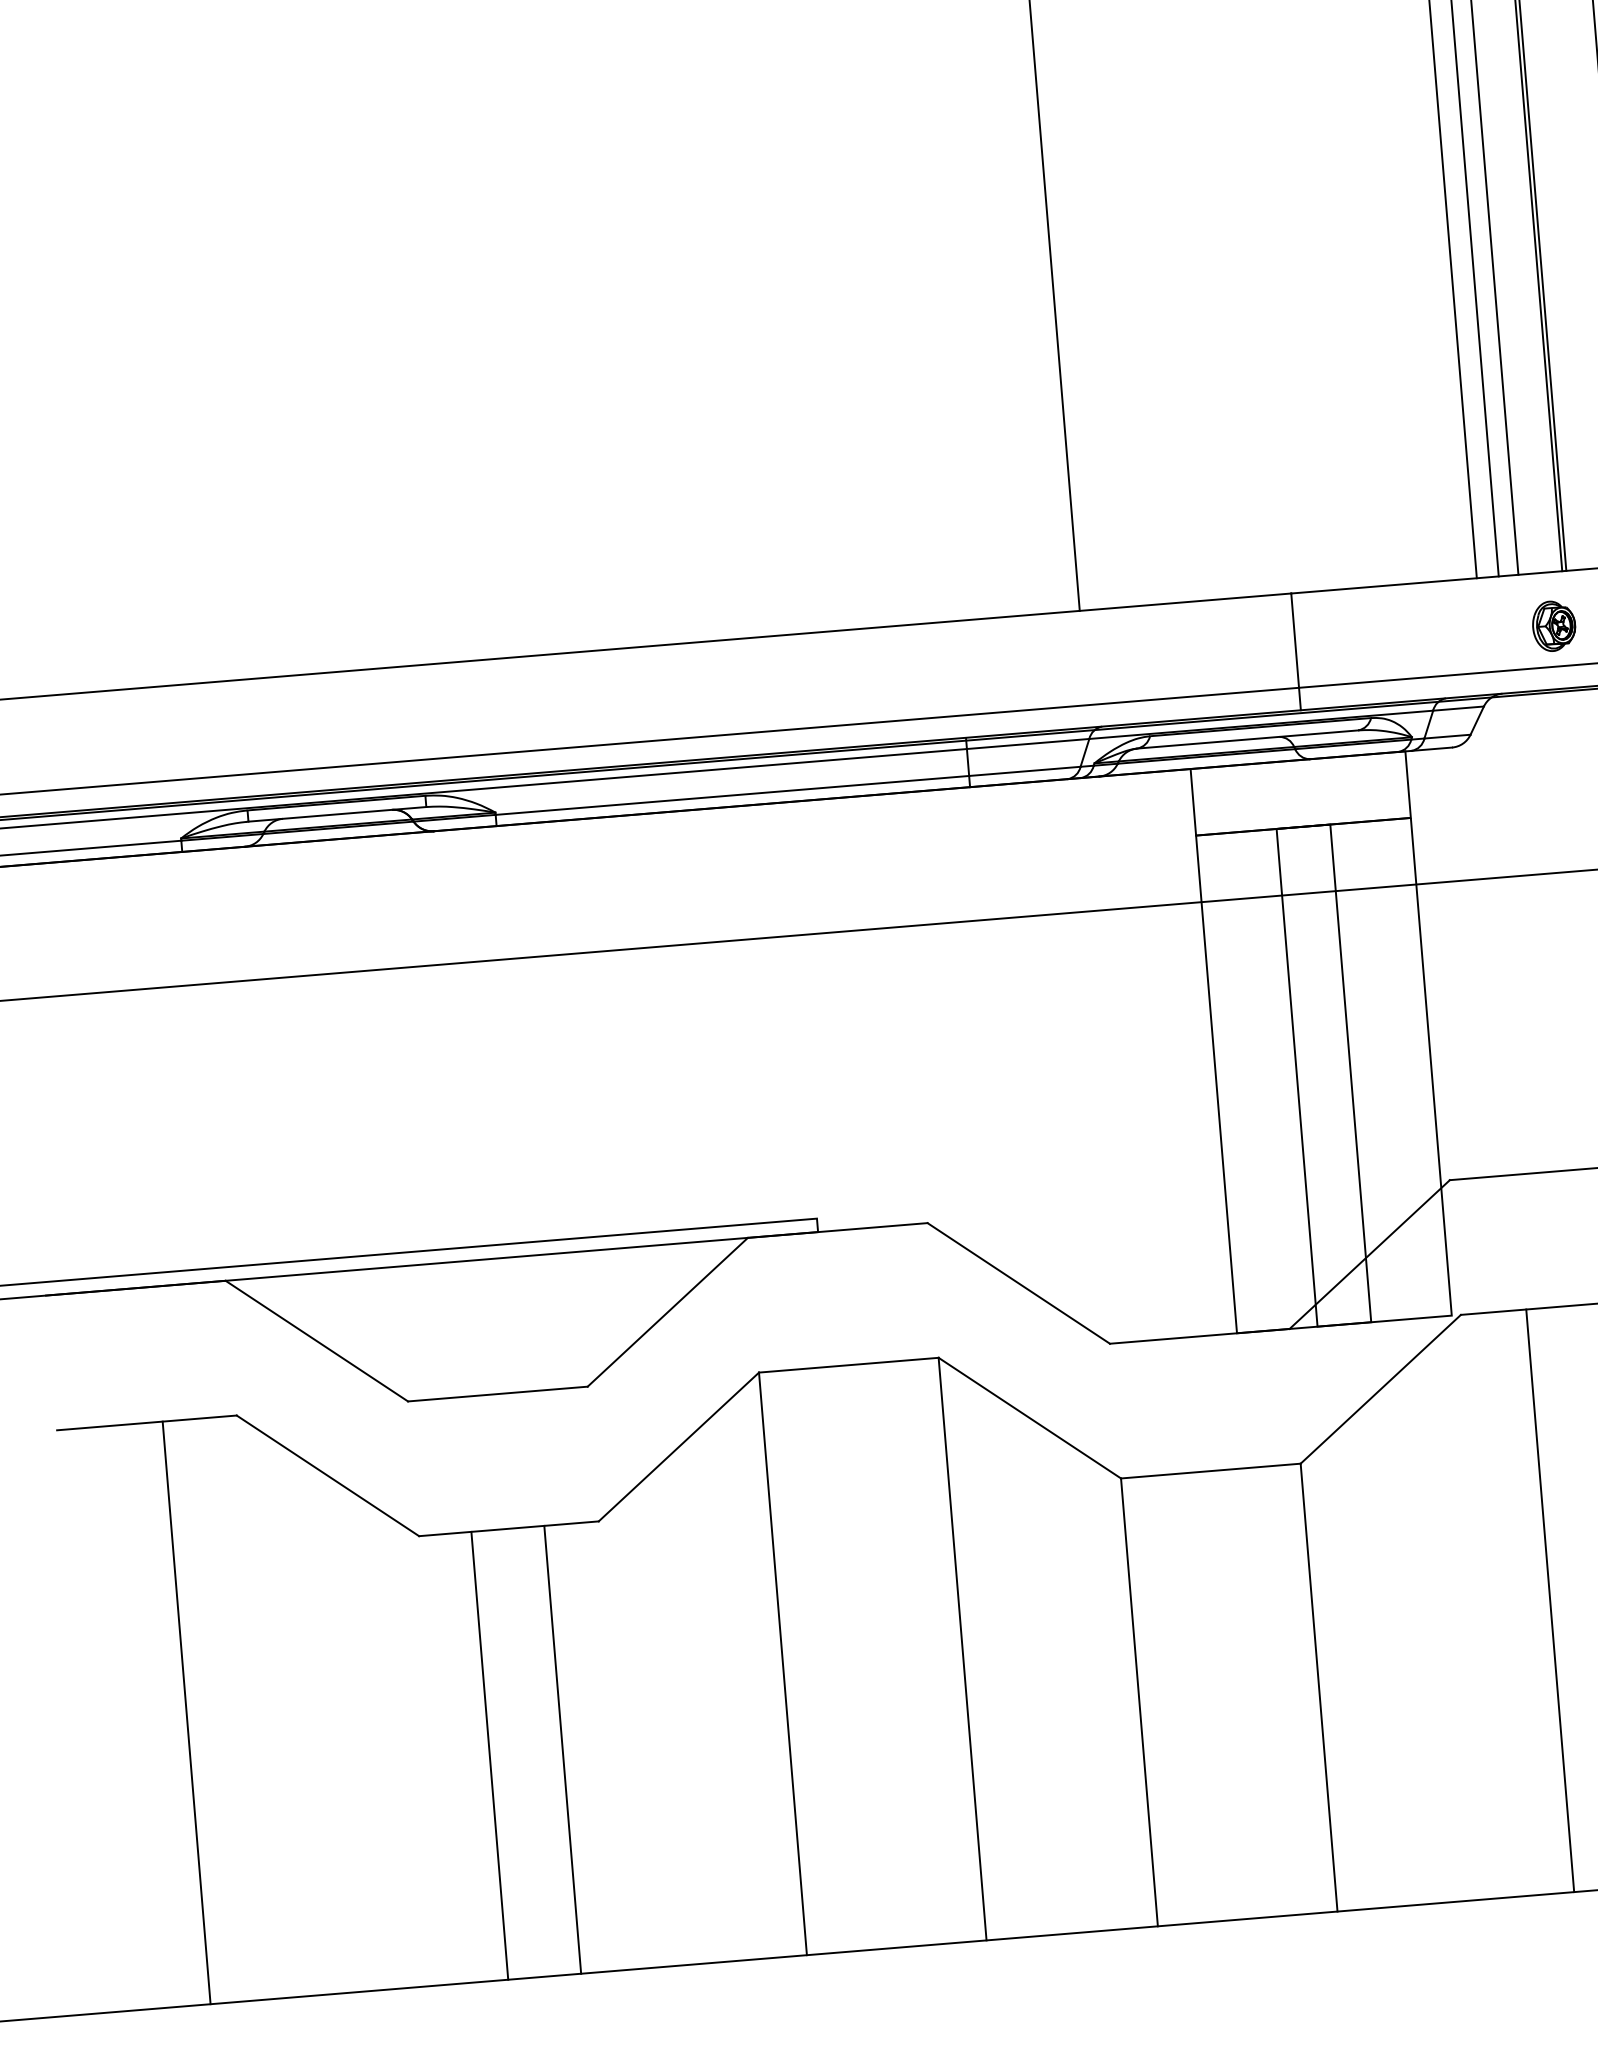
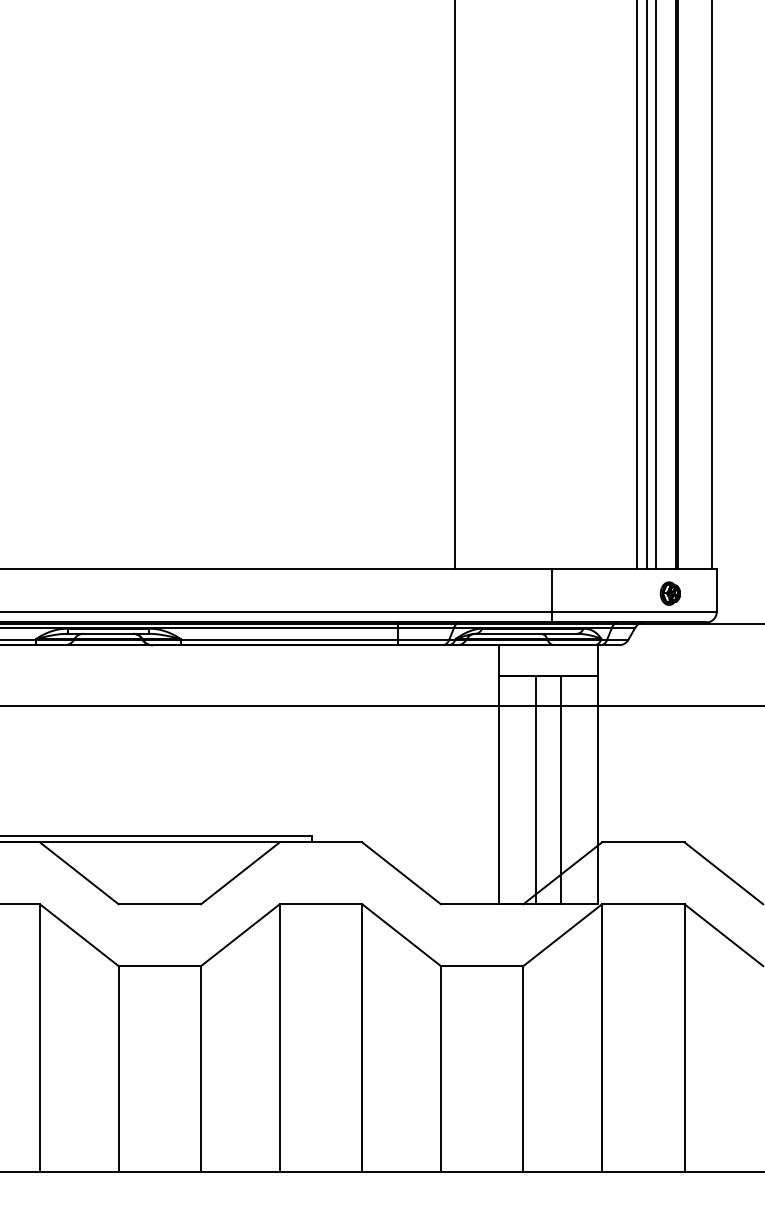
line: (1551, 1599) -> (602, 1037), moved
line: (185, 1711) -> (39, 1037), moved
line: (563, 1748) -> (201, 1068), moved
line: (489, 1754) -> (118, 1068), moved

